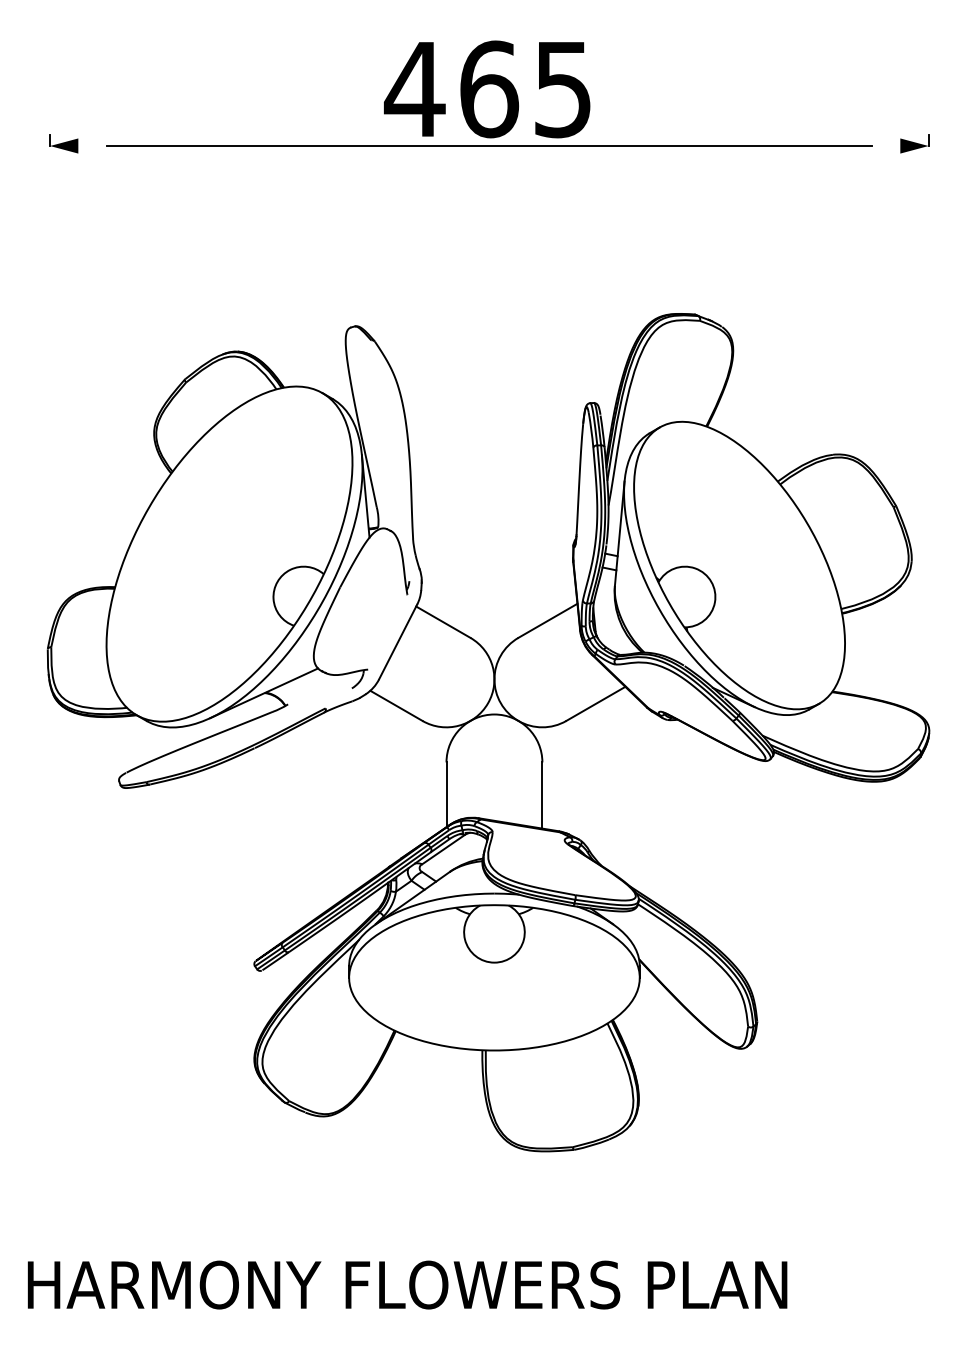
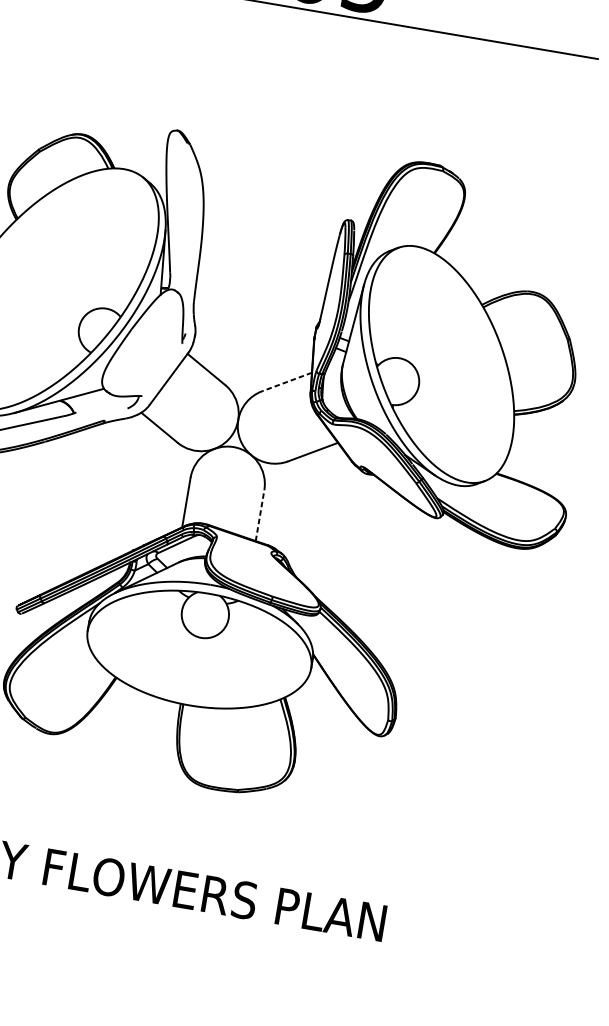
line: (547, 621) -> (286, 382), solid -> dashed
line: (542, 795) -> (260, 515), solid -> dashed

